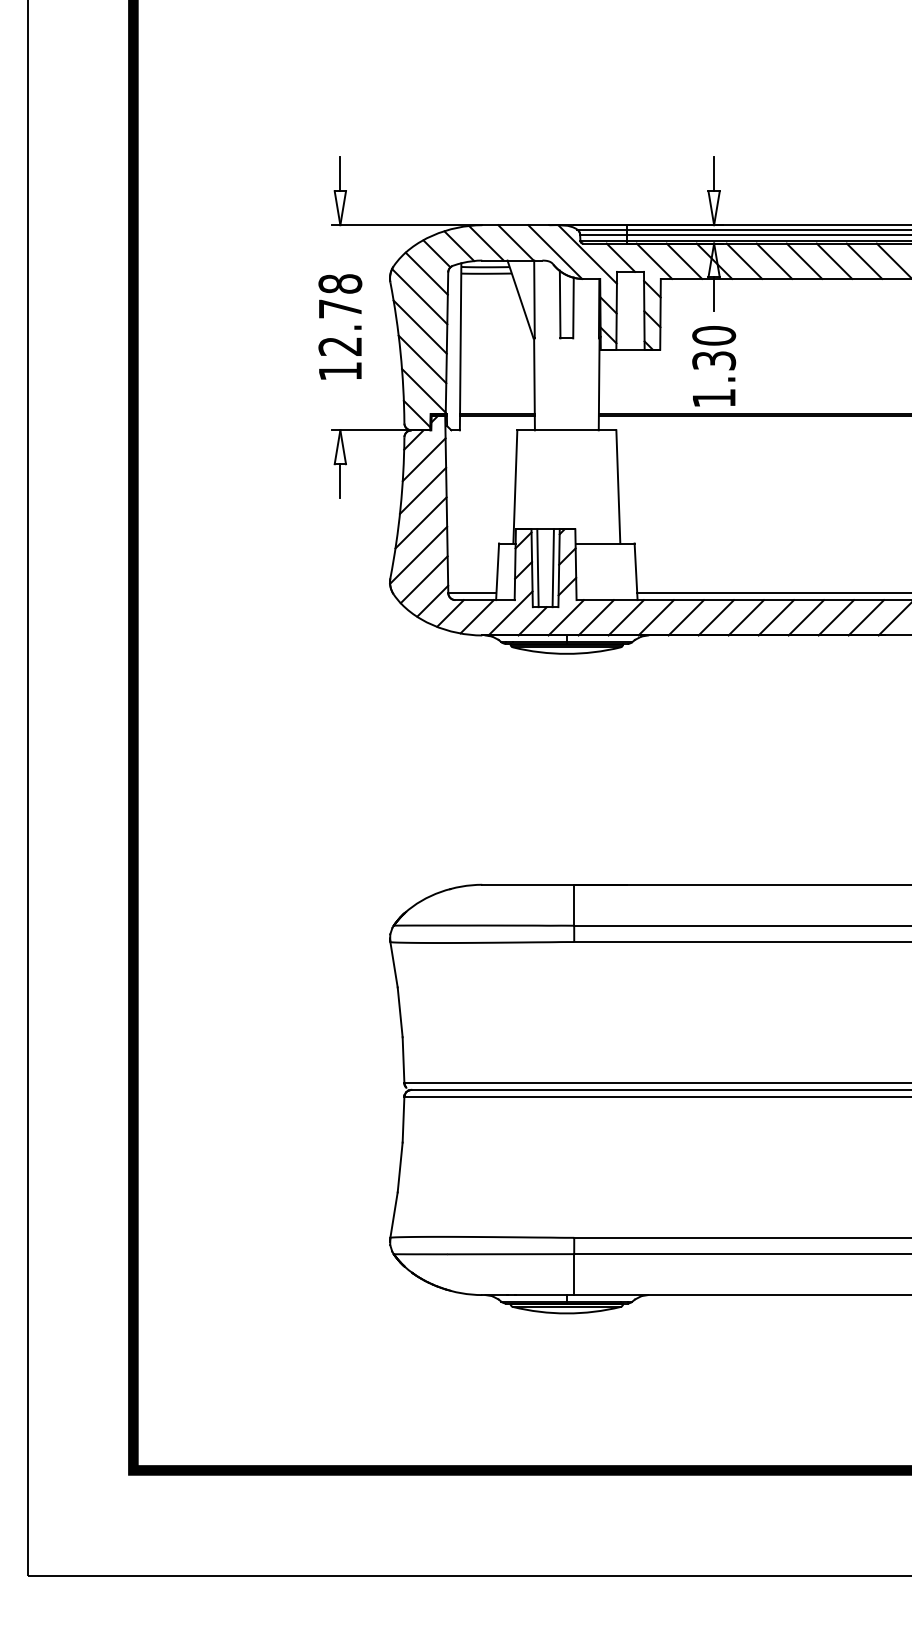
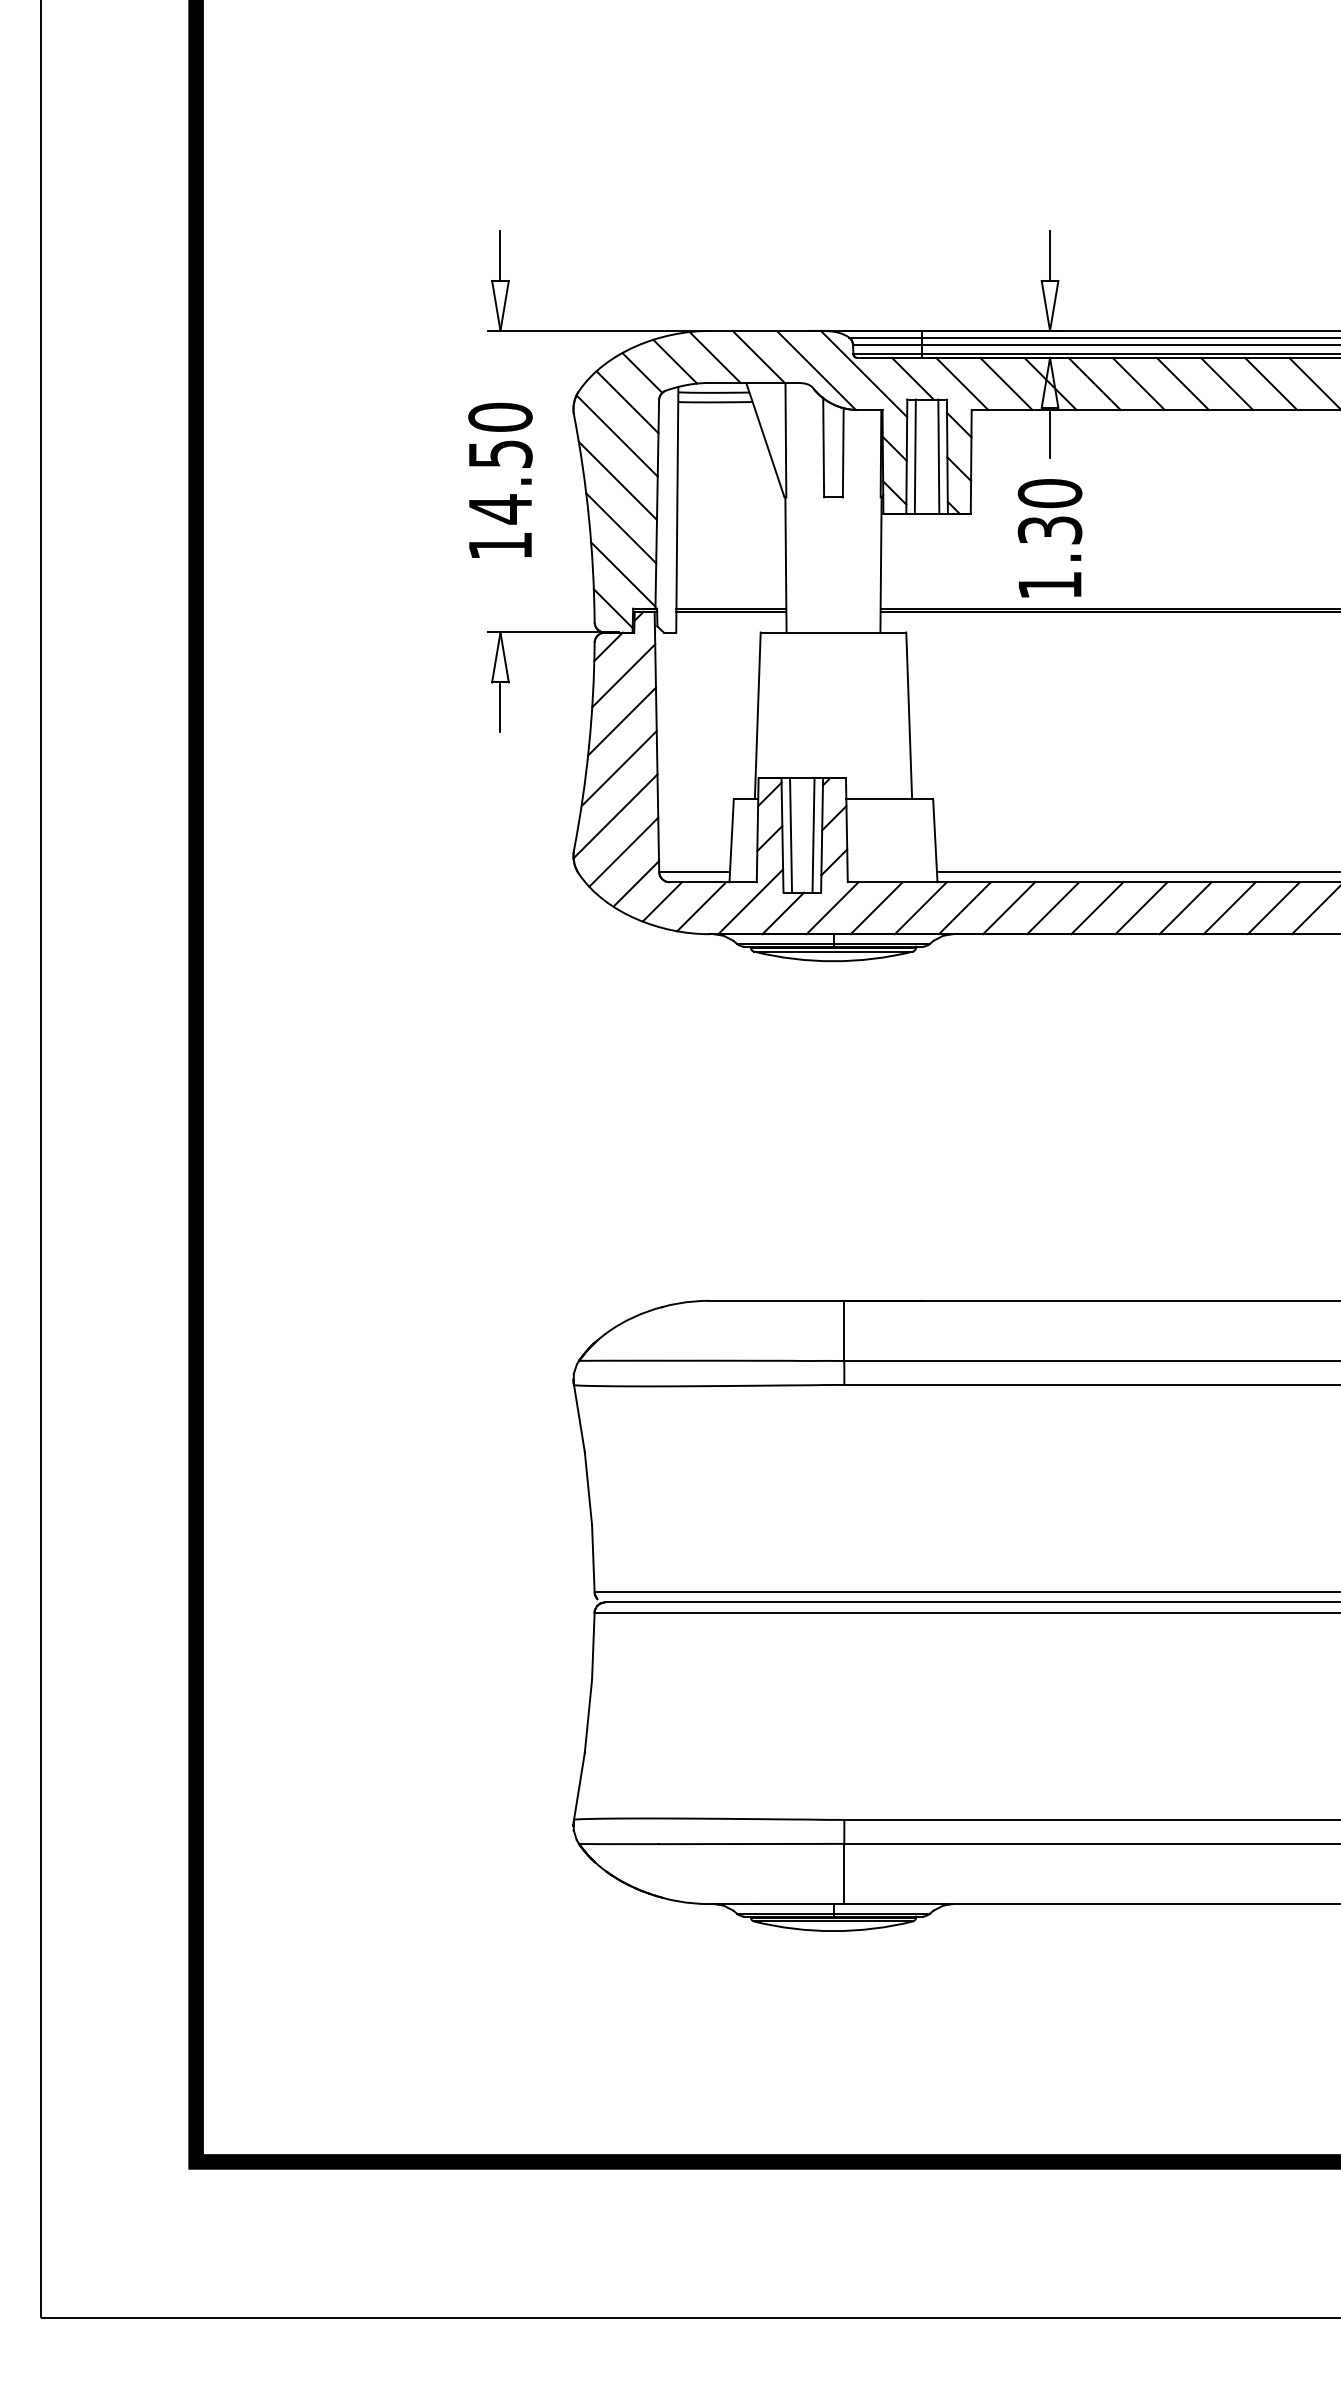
line: (622, 310) -> (915, 456), added
line: (638, 310) -> (938, 456), added
text: (340, 315) -> (500, 463), 12.78 -> 14.50

